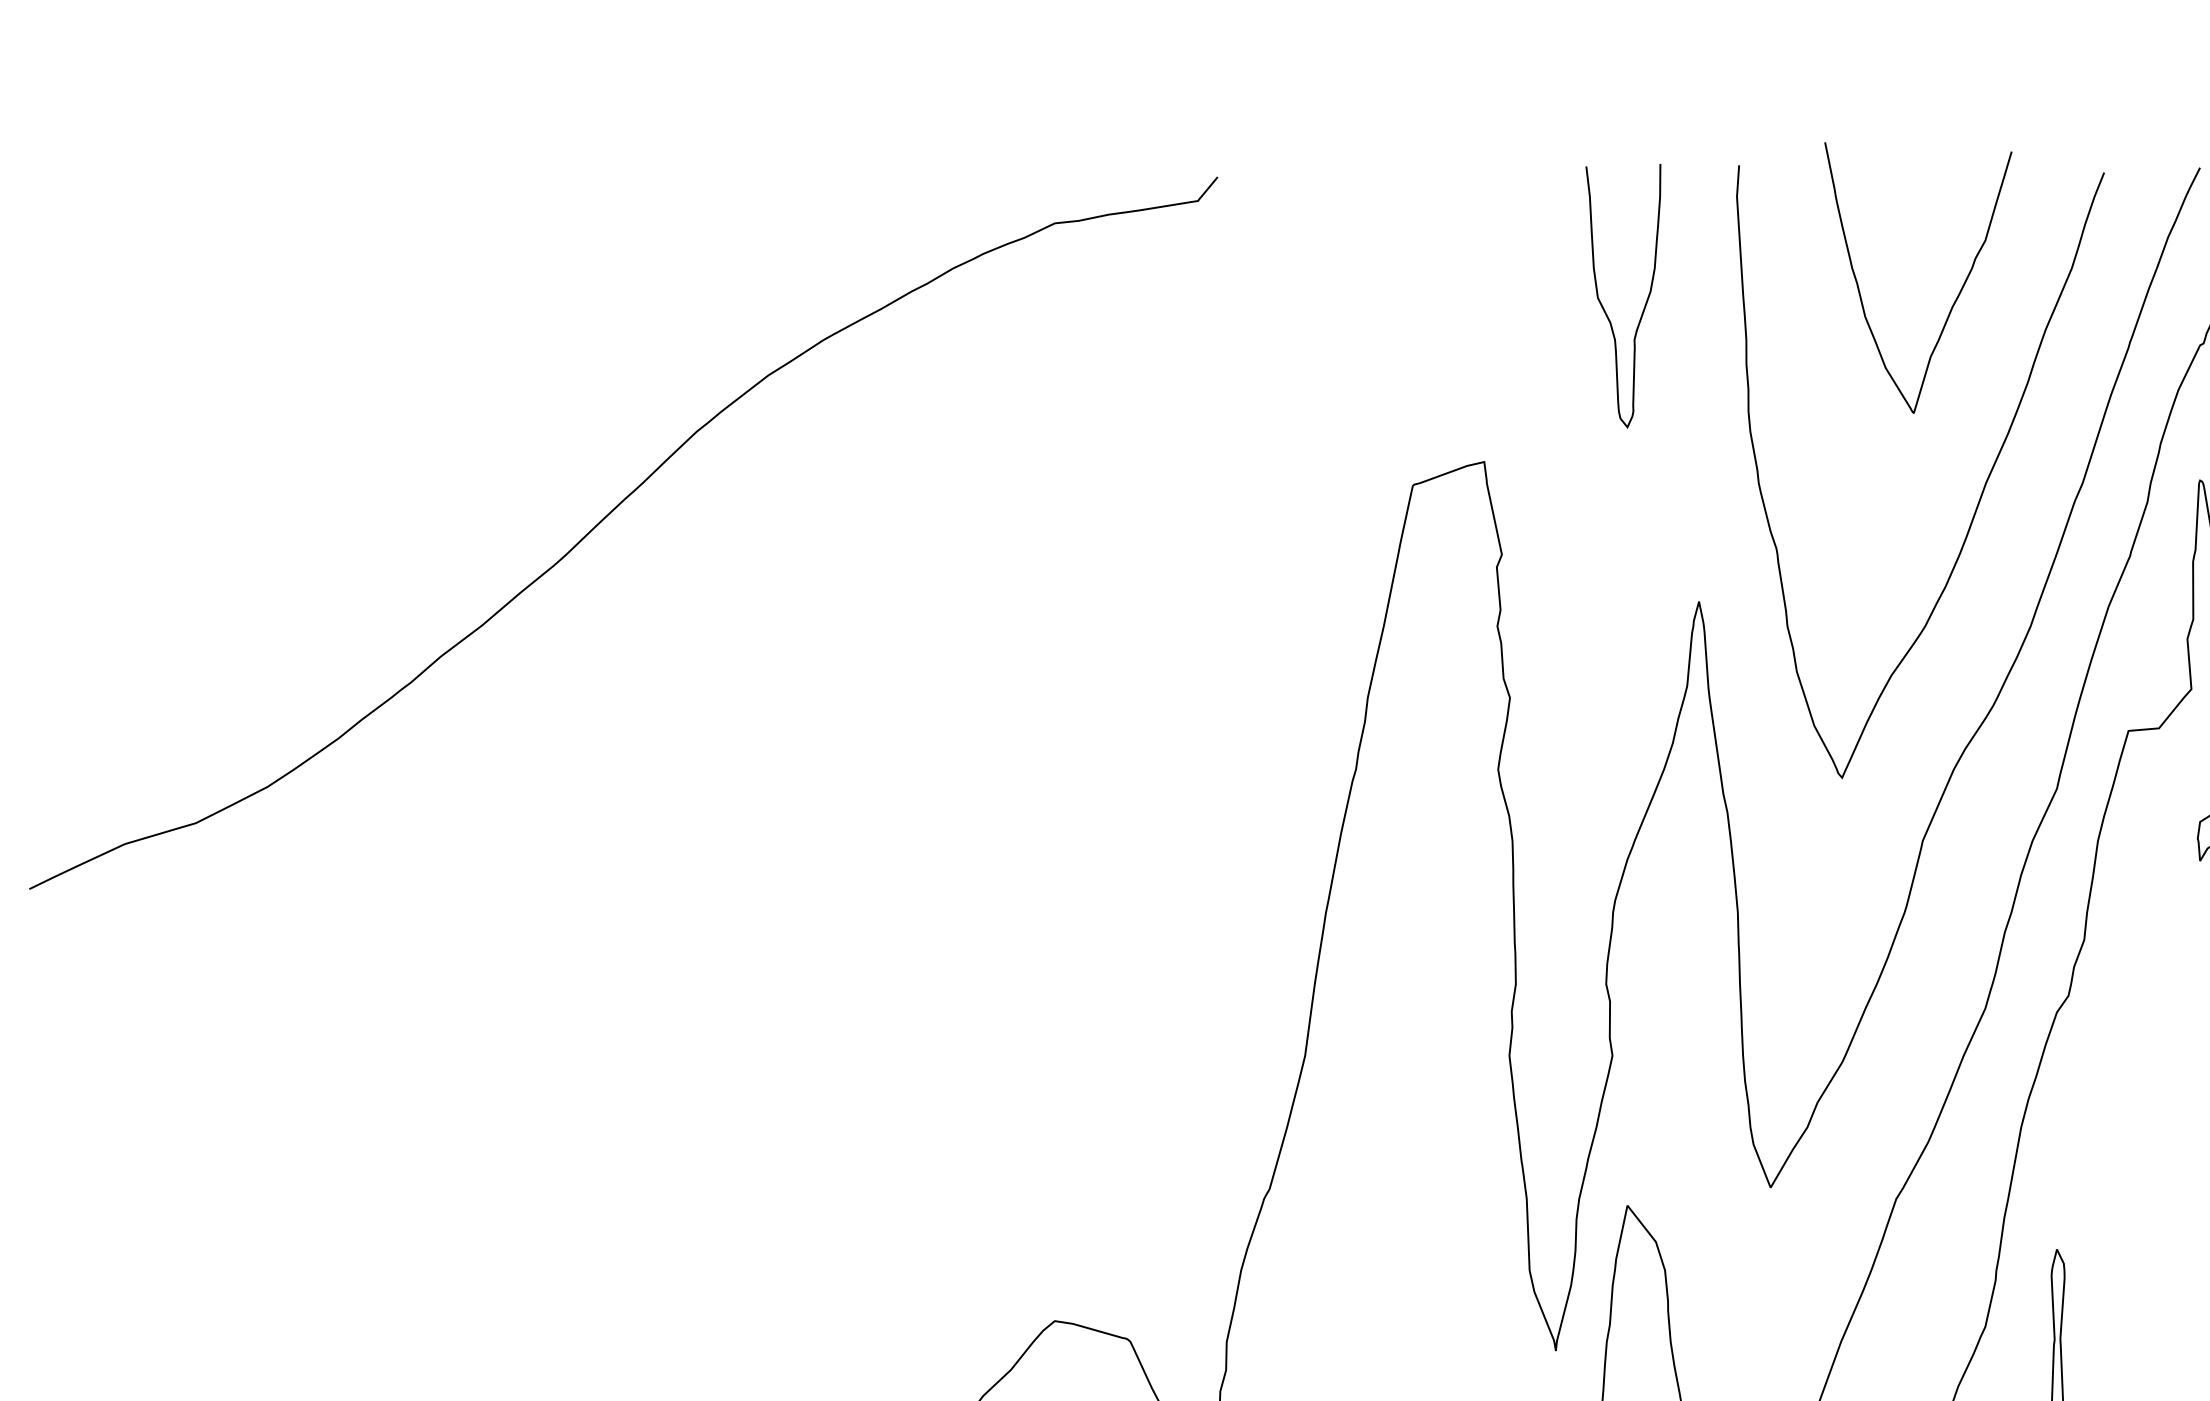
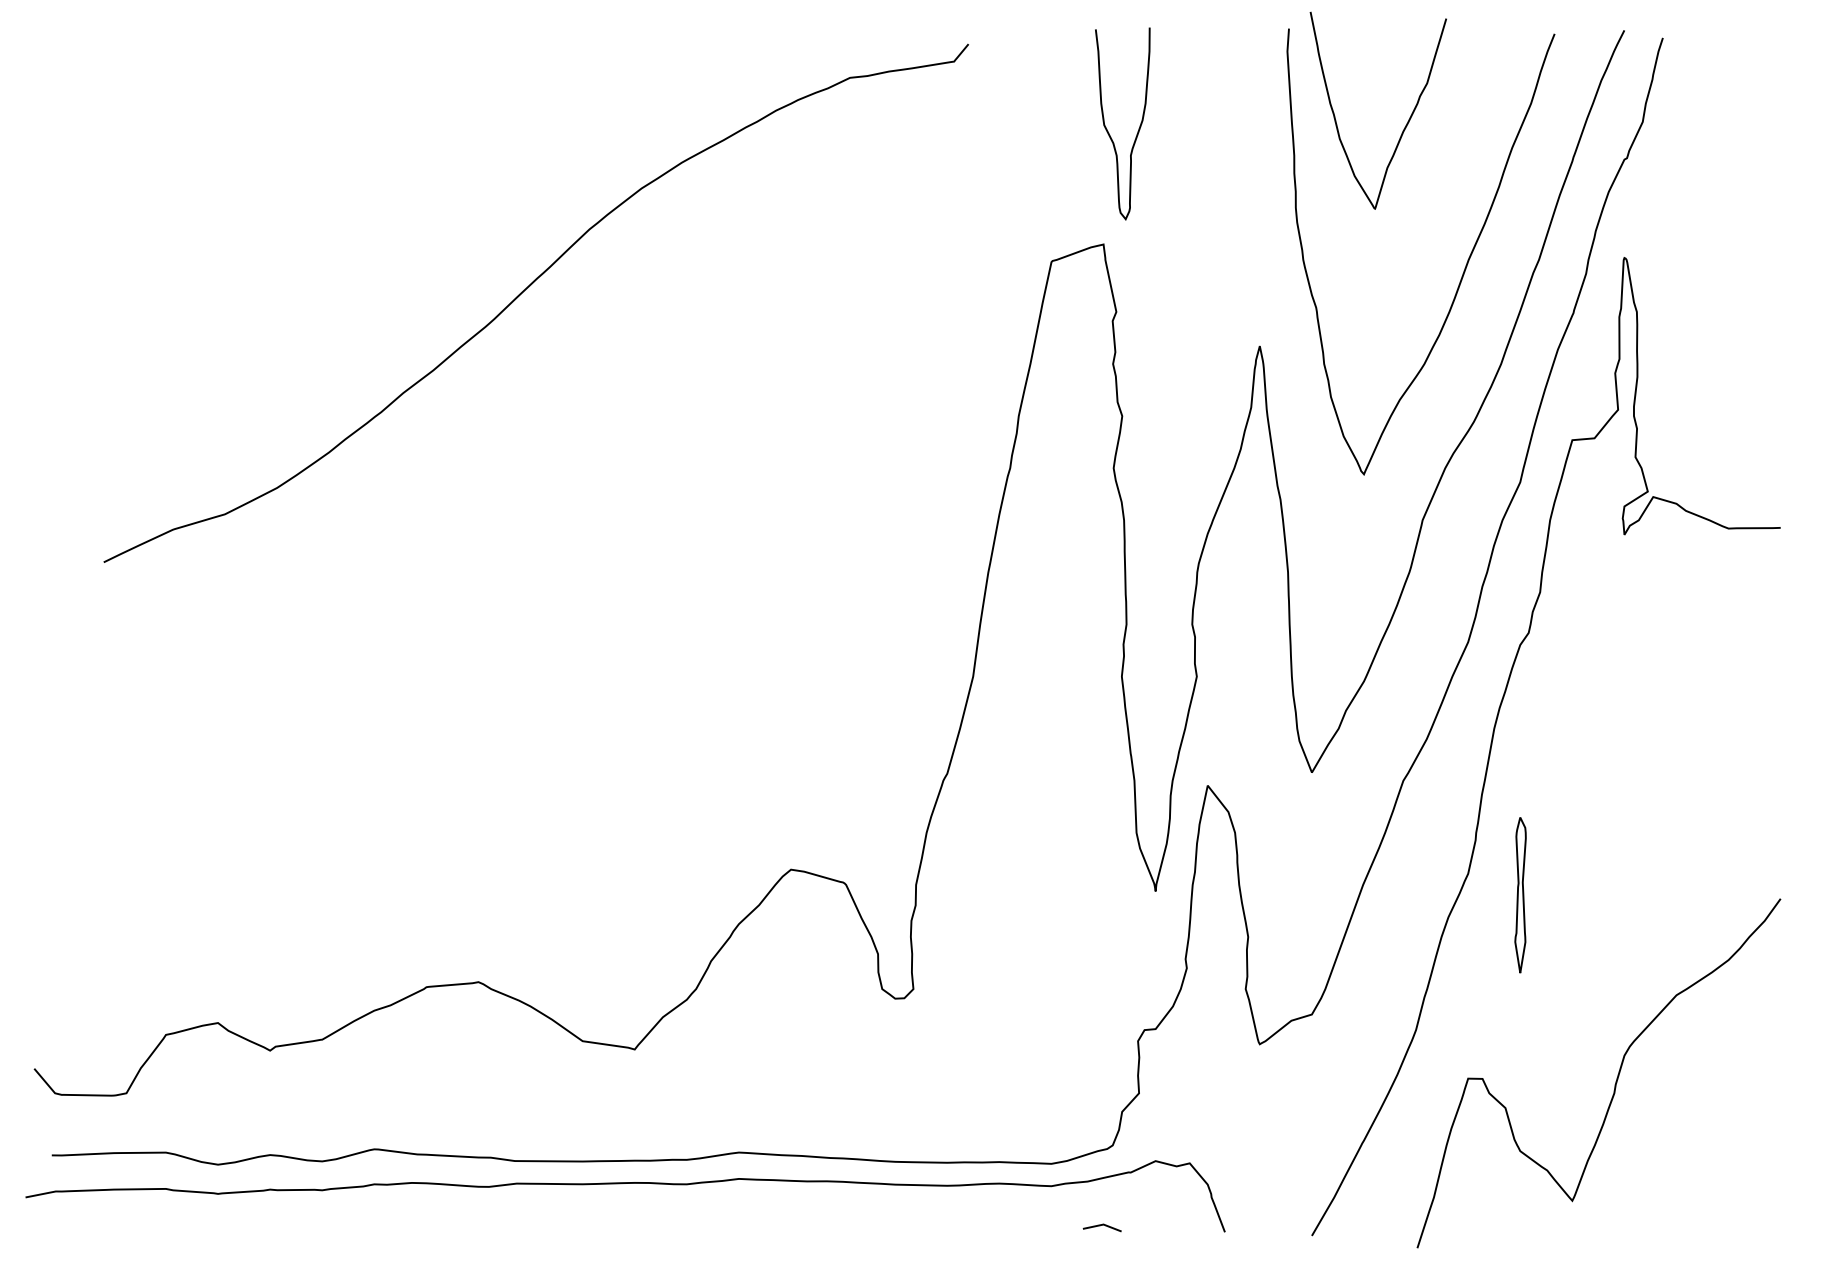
curve: (1955, 298) -> (1405, 125), moved
curve: (1603, 306) -> (1108, 131), moved
curve: (607, 516) -> (524, 291), moved

